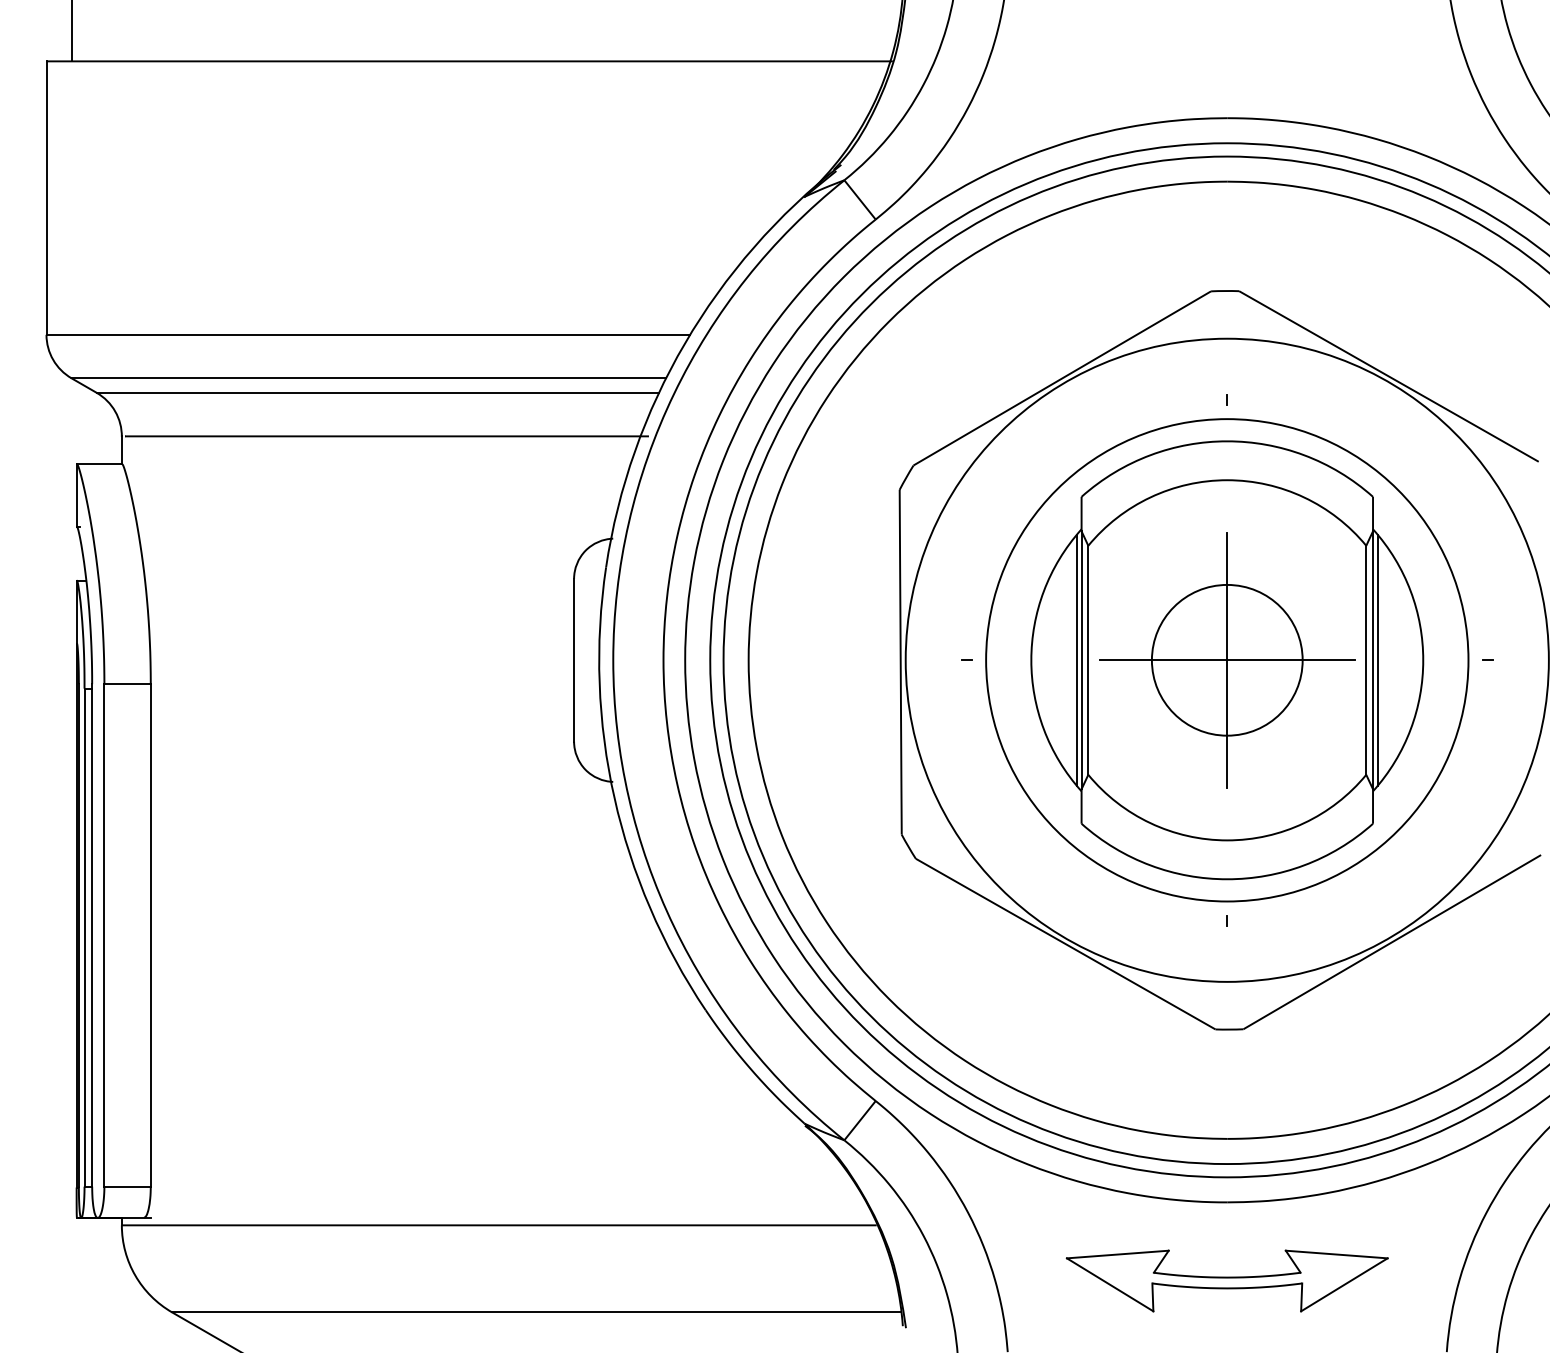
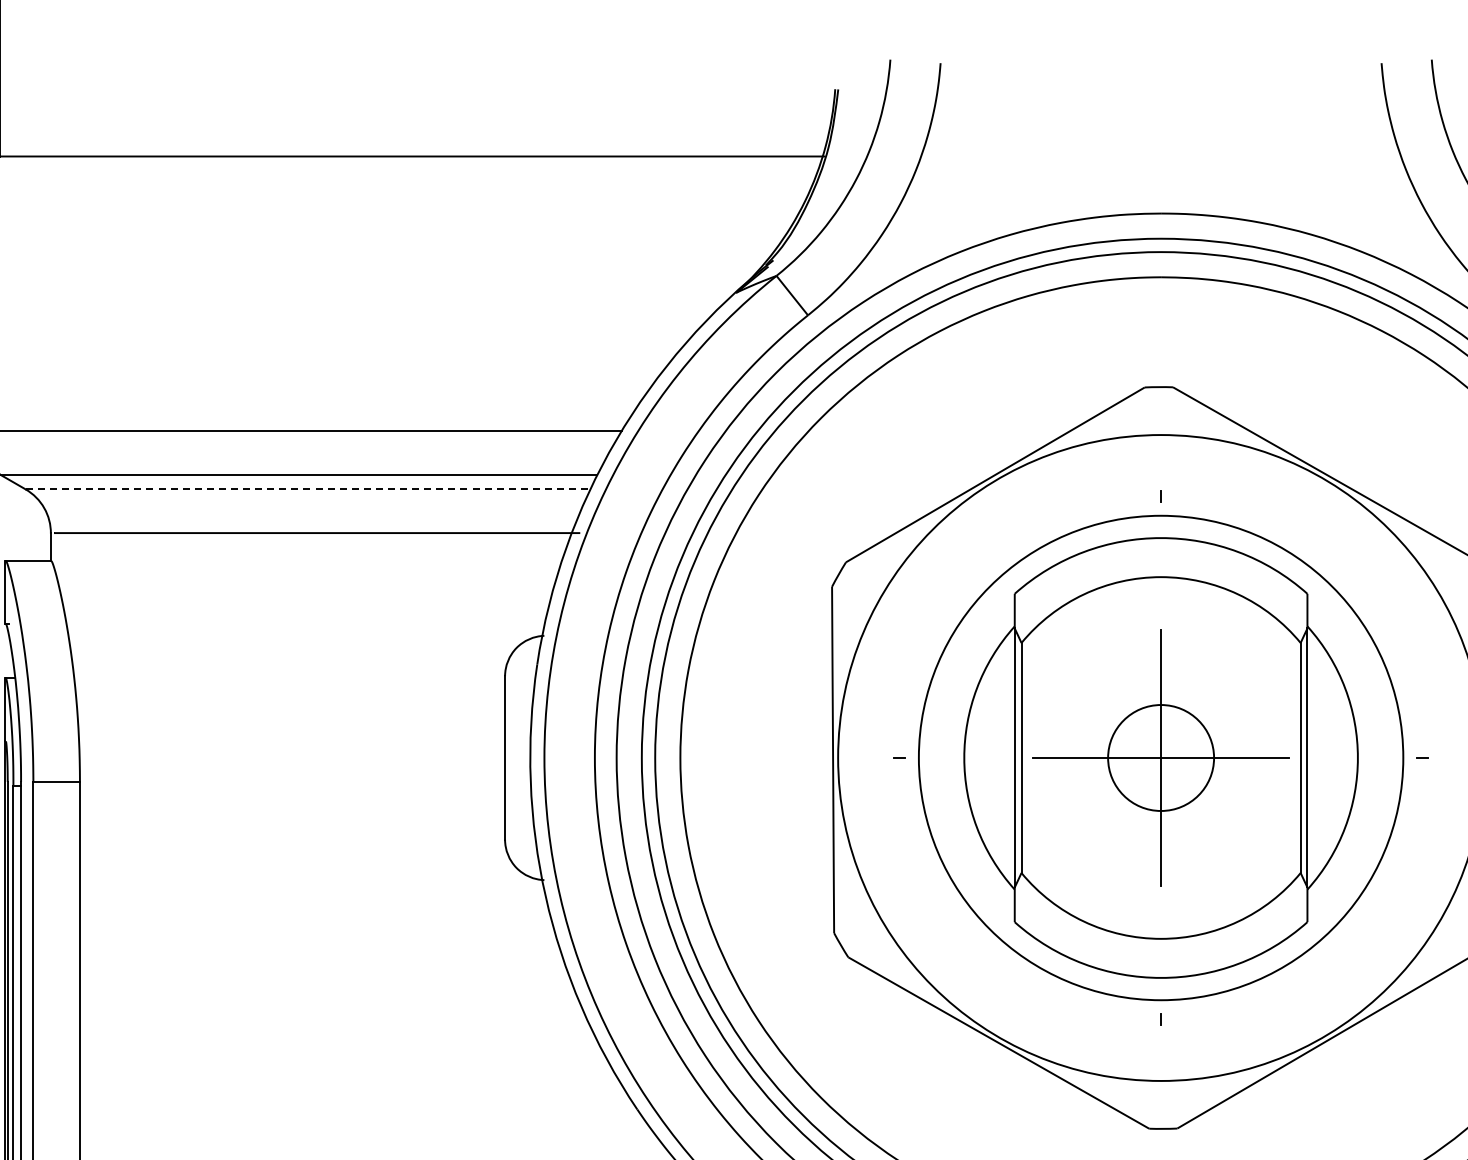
line: (378, 392) -> (308, 489), solid -> dashed
circle: (1226, 659) -> (1160, 757), size x0.7
line: (1076, 660) -> (1009, 758), removed
line: (1378, 660) -> (1312, 758), removed

